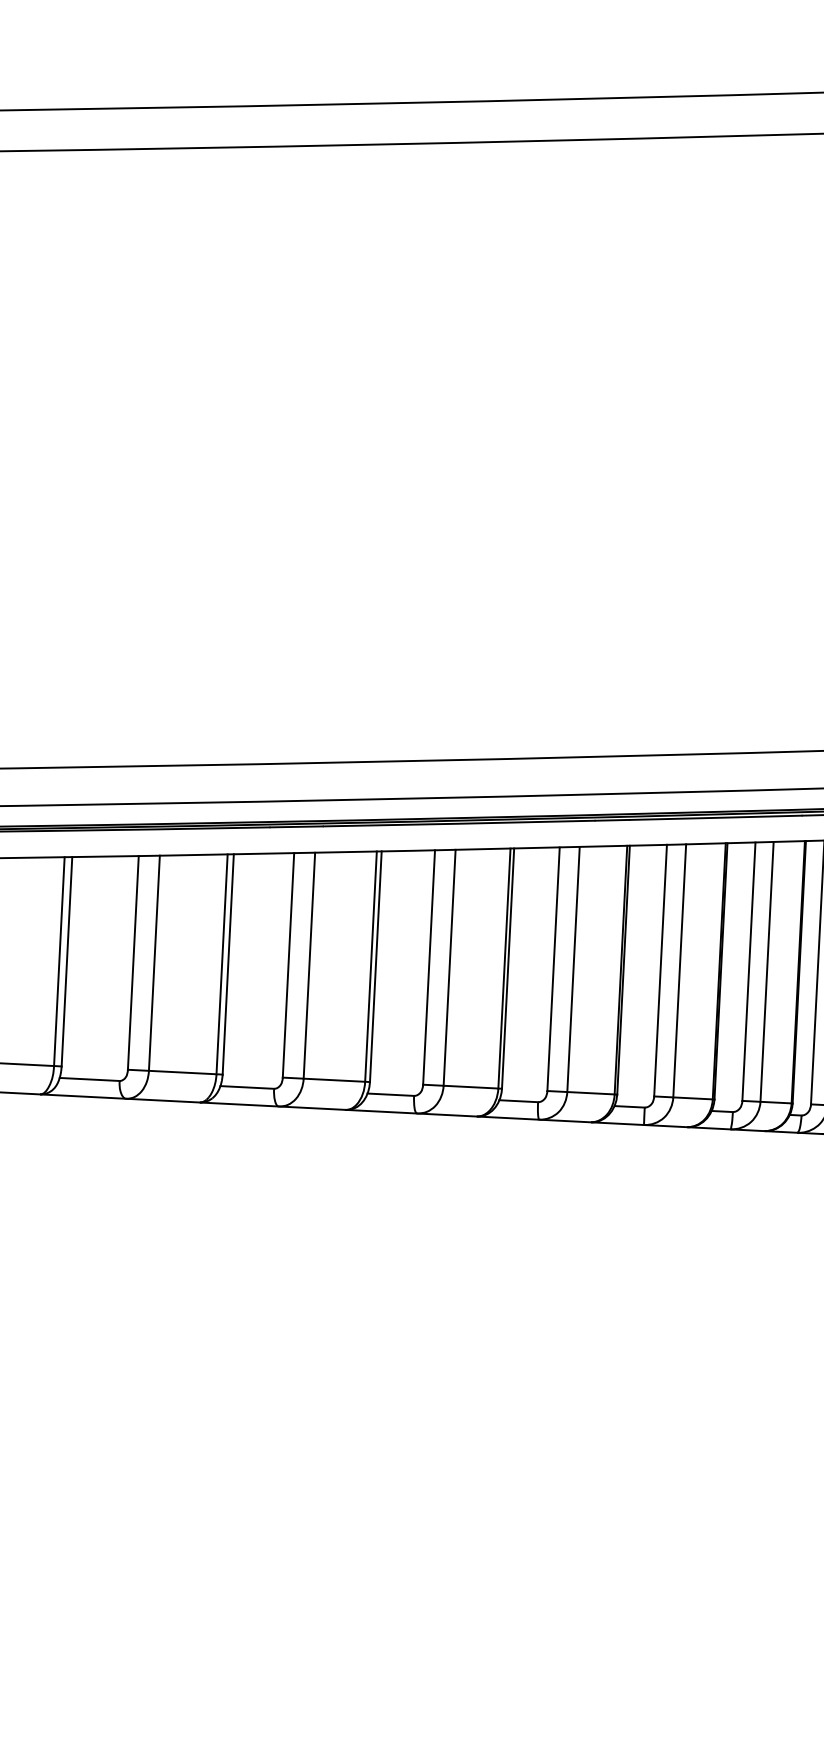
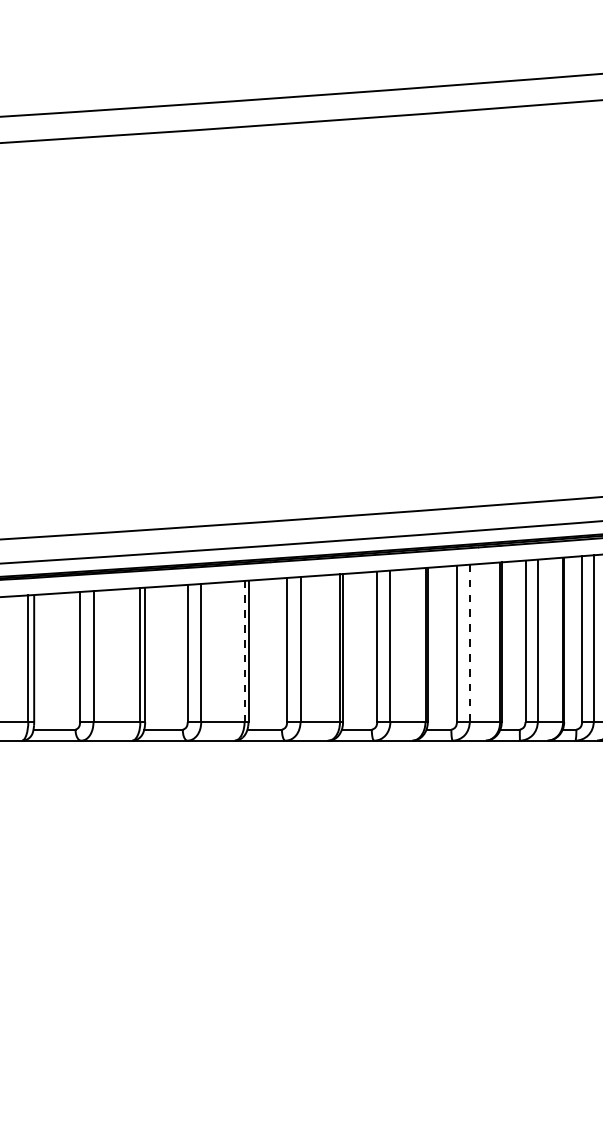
line: (221, 964) -> (244, 651), solid -> dashed
line: (573, 969) -> (469, 643), solid -> dashed

